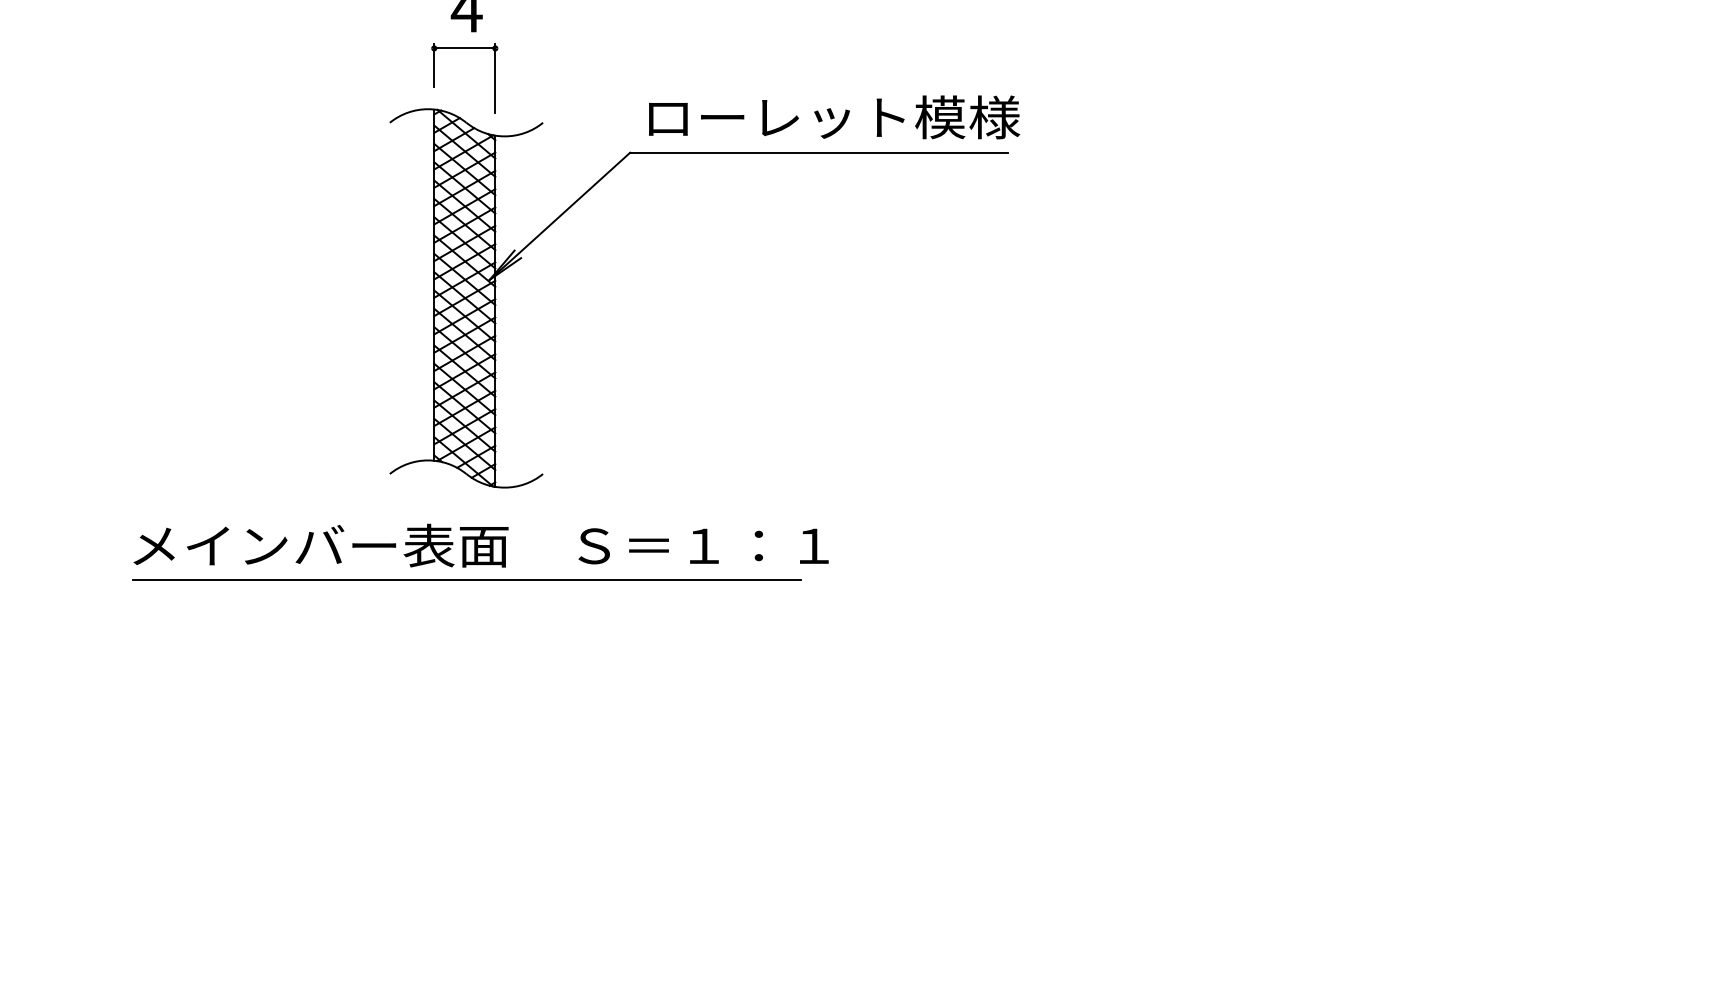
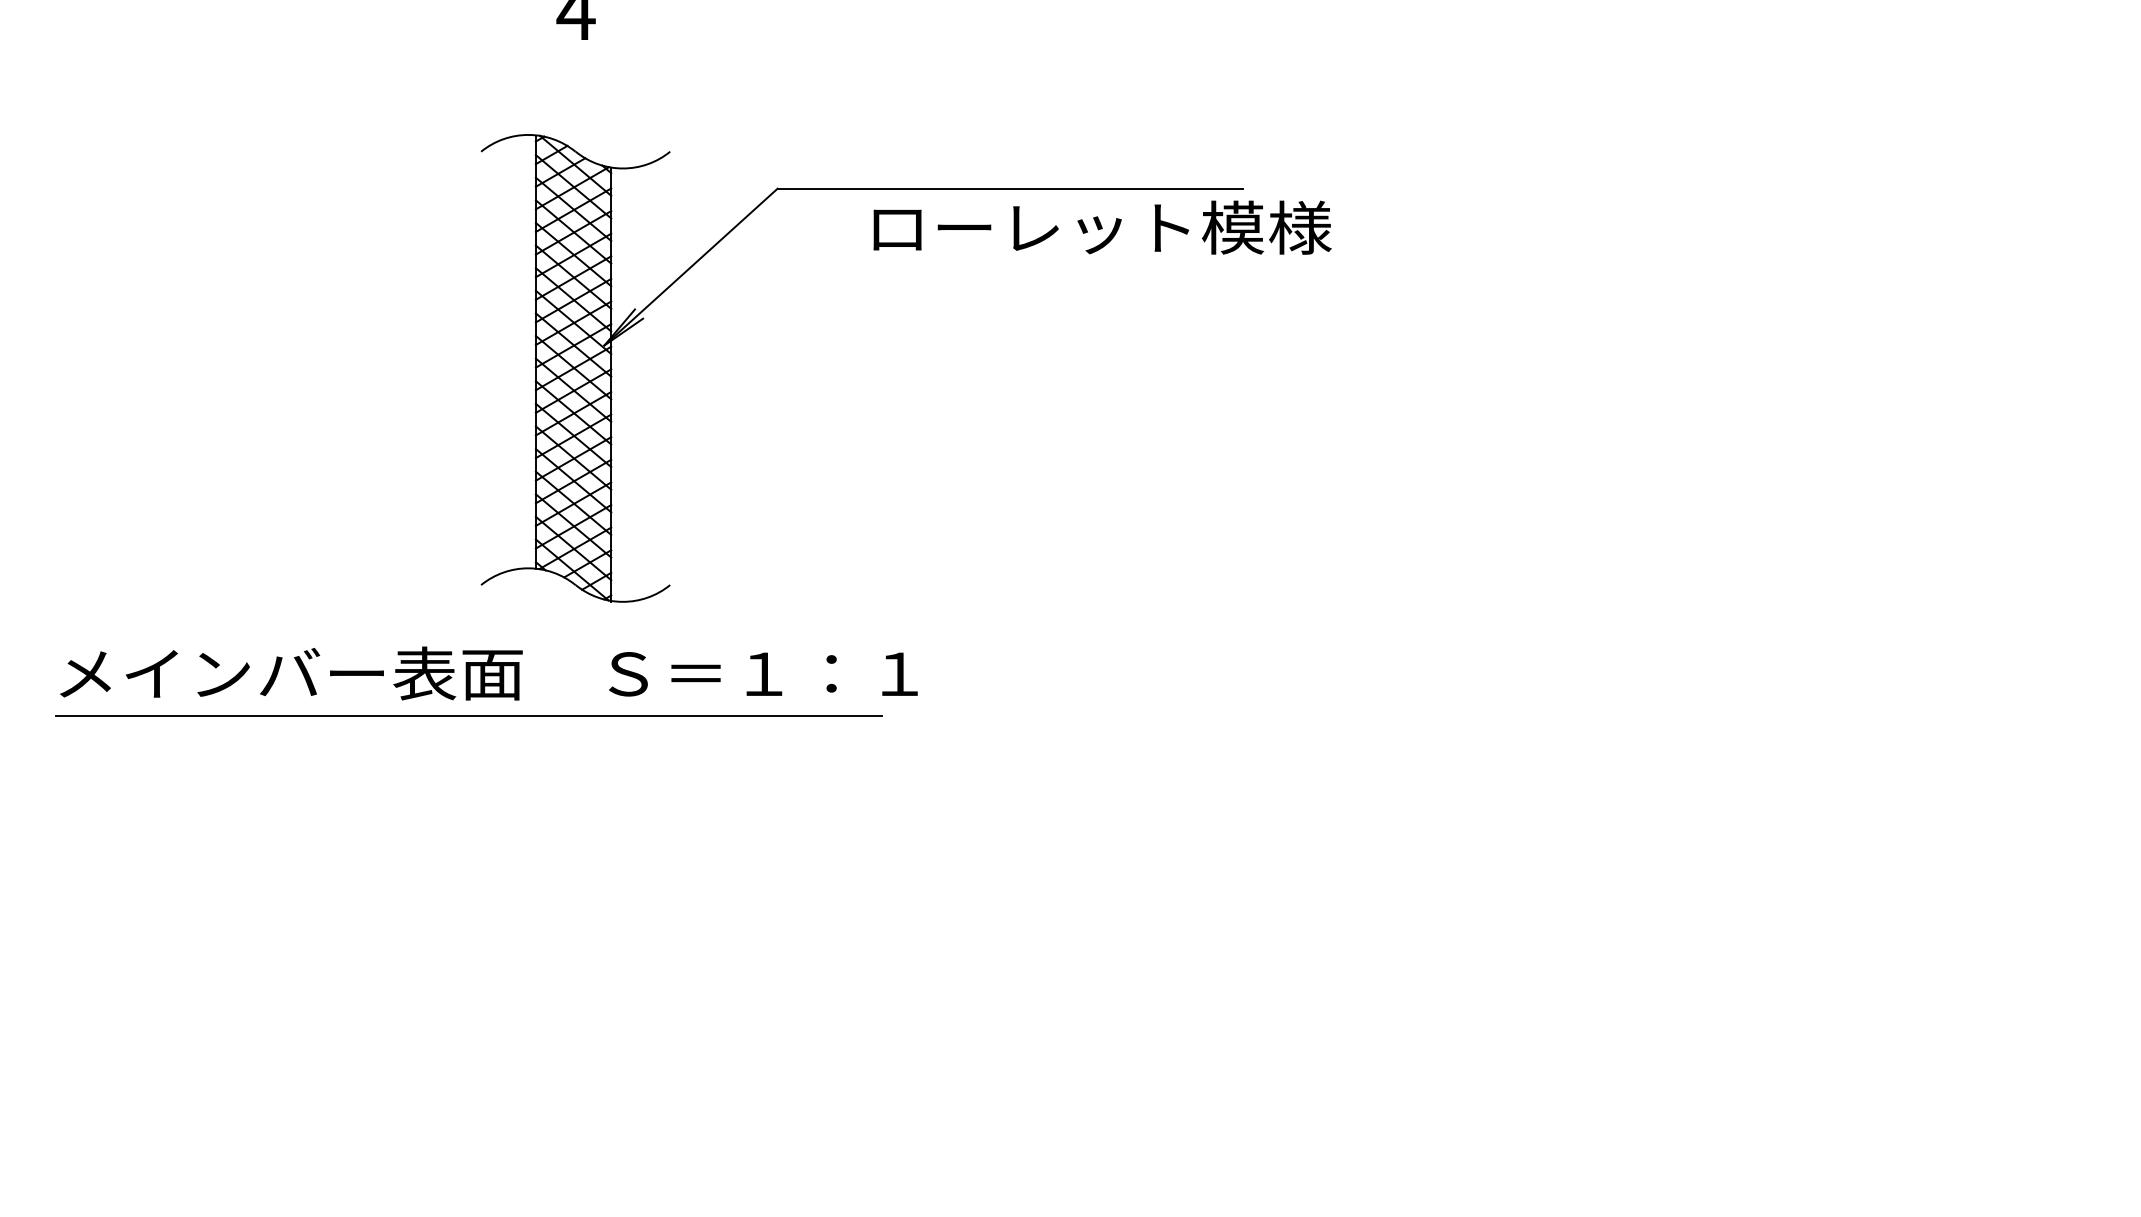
part: (464, 48) -> (573, 60), removed
text: (834, 117) -> (1102, 227), moved
text: (480, 545) -> (488, 673), moved
line: (466, 579) -> (468, 715), moved

